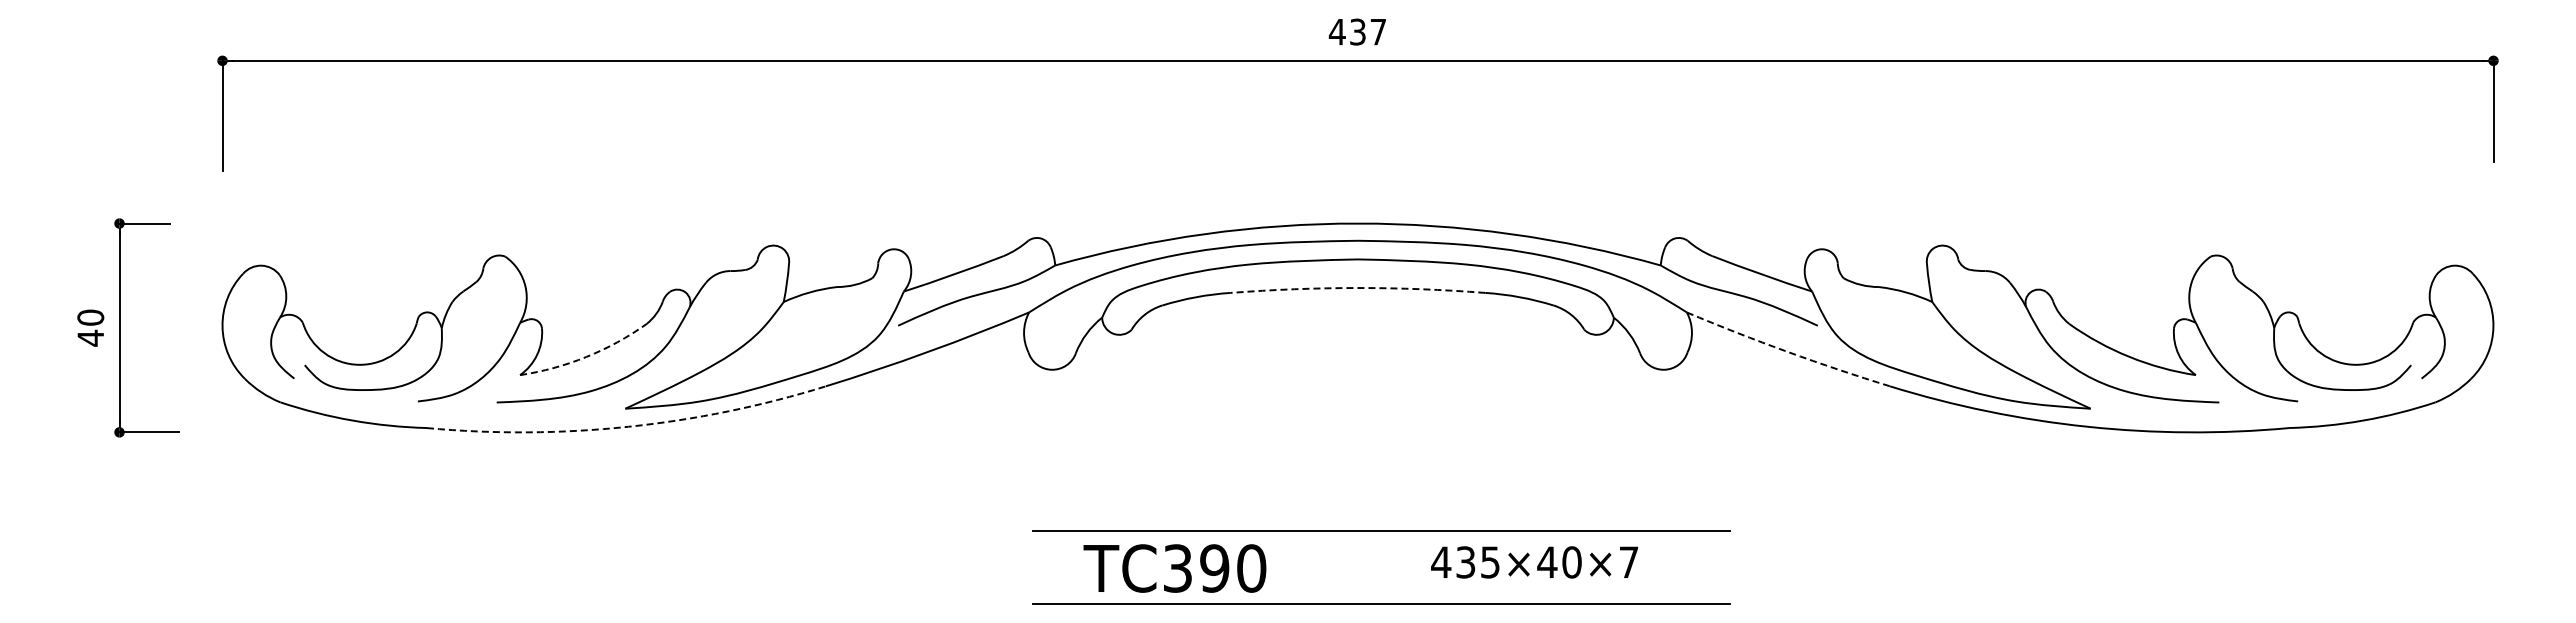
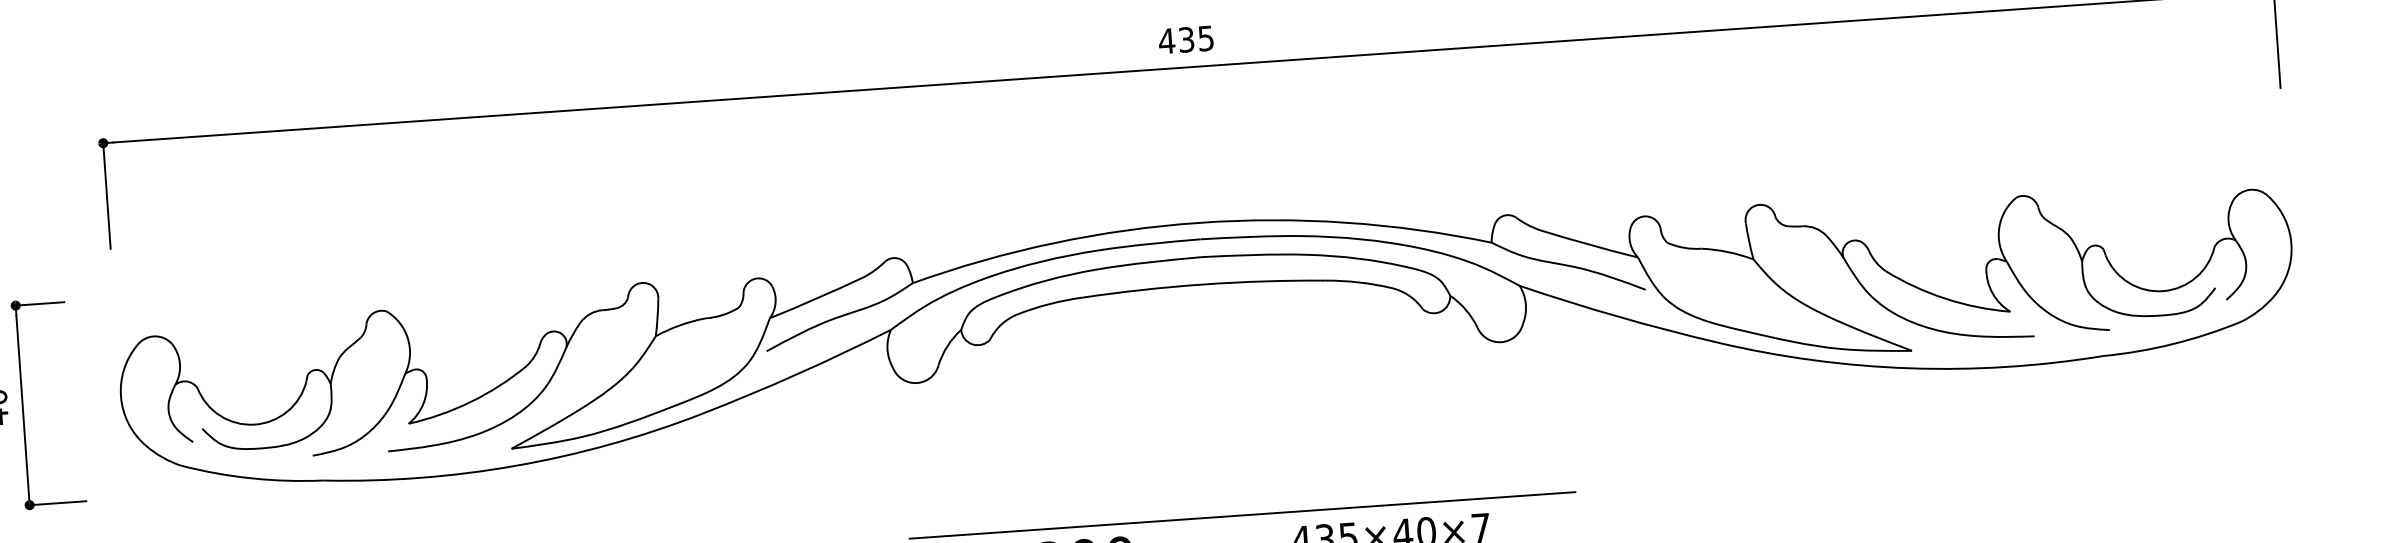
text: (1377, 32) -> (1205, 38), 437 -> 435
arc: (1358, 288) -> (1204, 284), dashed -> solid
arc: (1787, 351) -> (1618, 316), dashed -> solid
arc: (586, 356) -> (470, 401), dashed -> solid
arc: (628, 426) -> (515, 465), dashed -> solid

